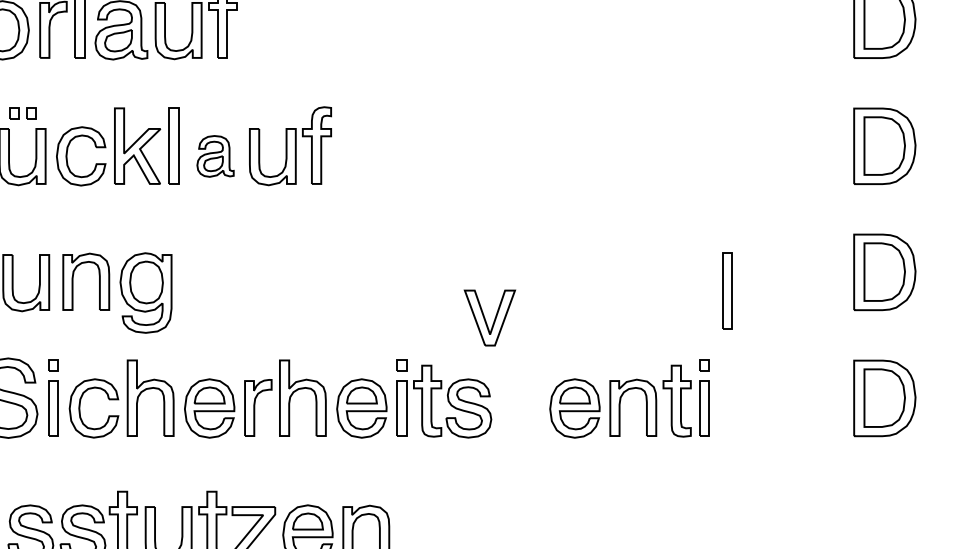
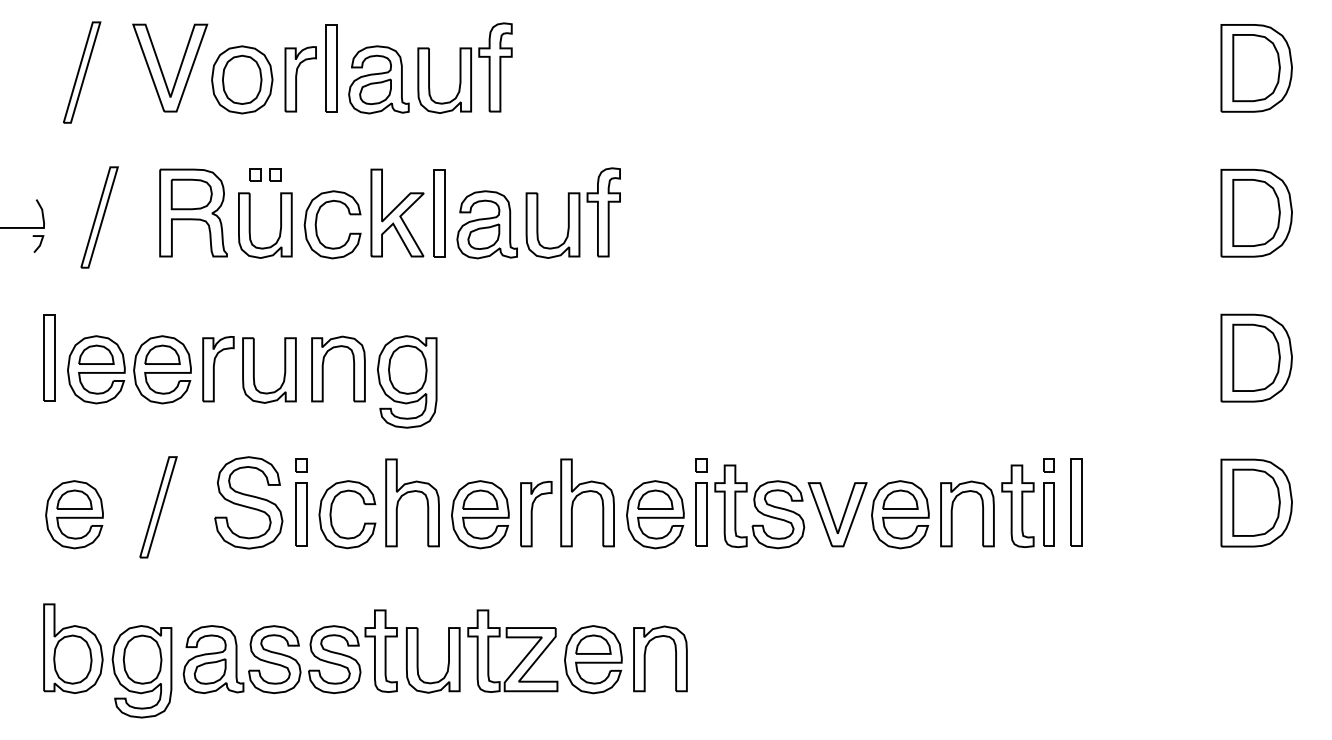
part: (214, 156) -> (486, 224), size x1.43
part: (728, 290) -> (1076, 502), moved
part: (489, 317) -> (837, 514), moved

